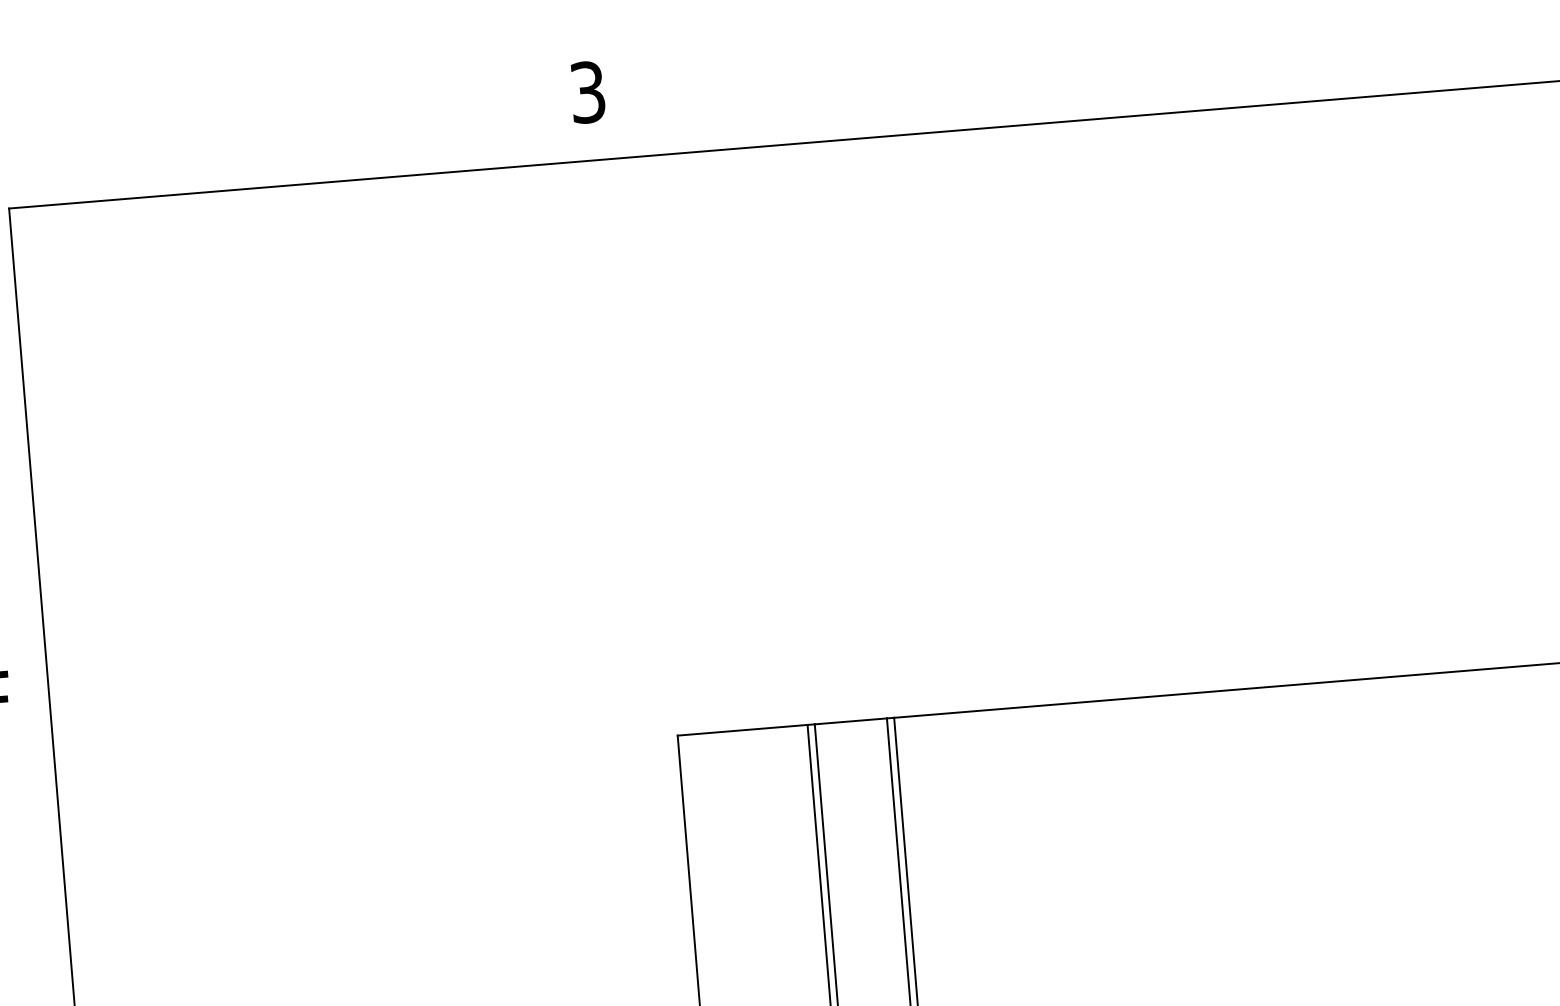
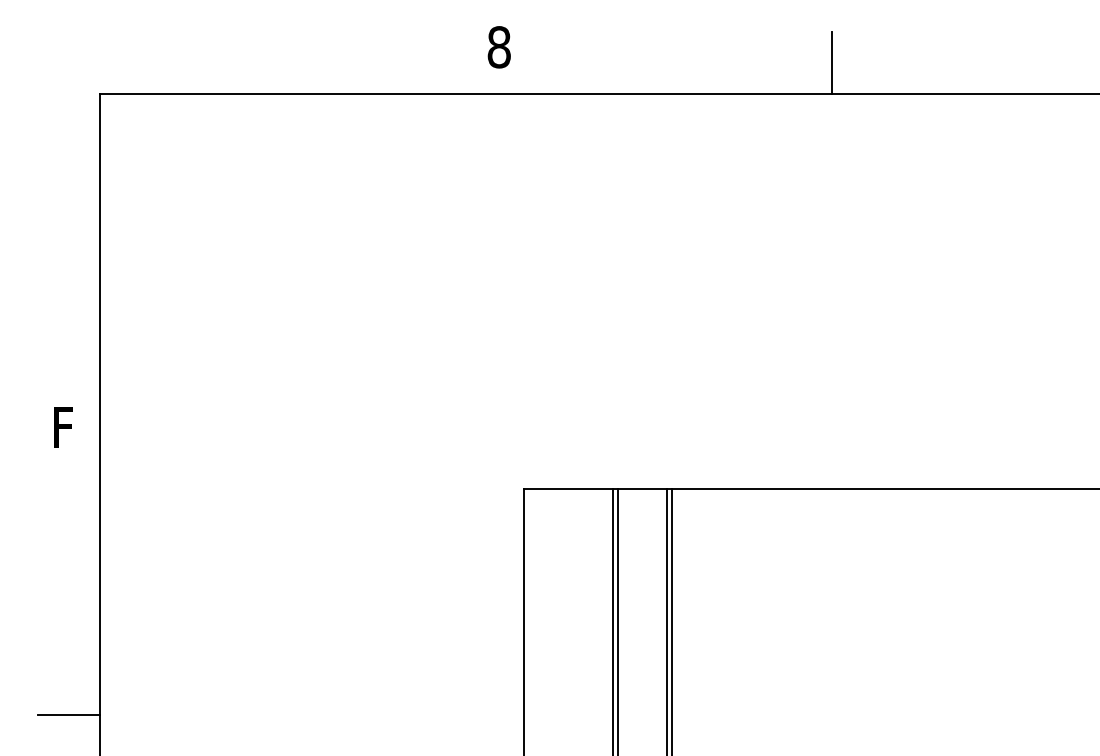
line: (1077, 74) -> (832, 62), added
text: (586, 92) -> (498, 47), 3 -> 8

